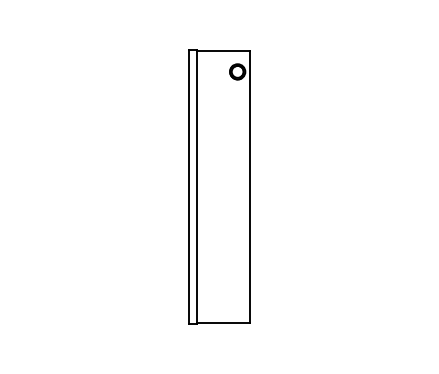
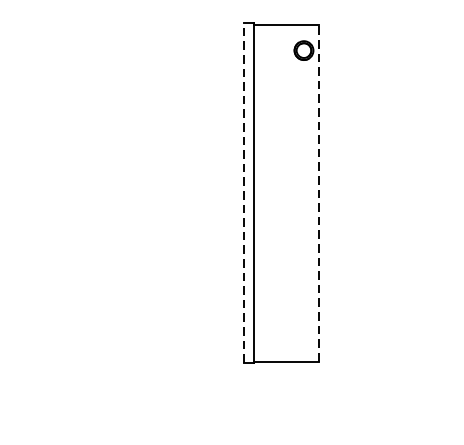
line: (188, 186) -> (243, 192), solid -> dashed
line: (250, 187) -> (319, 193), solid -> dashed

